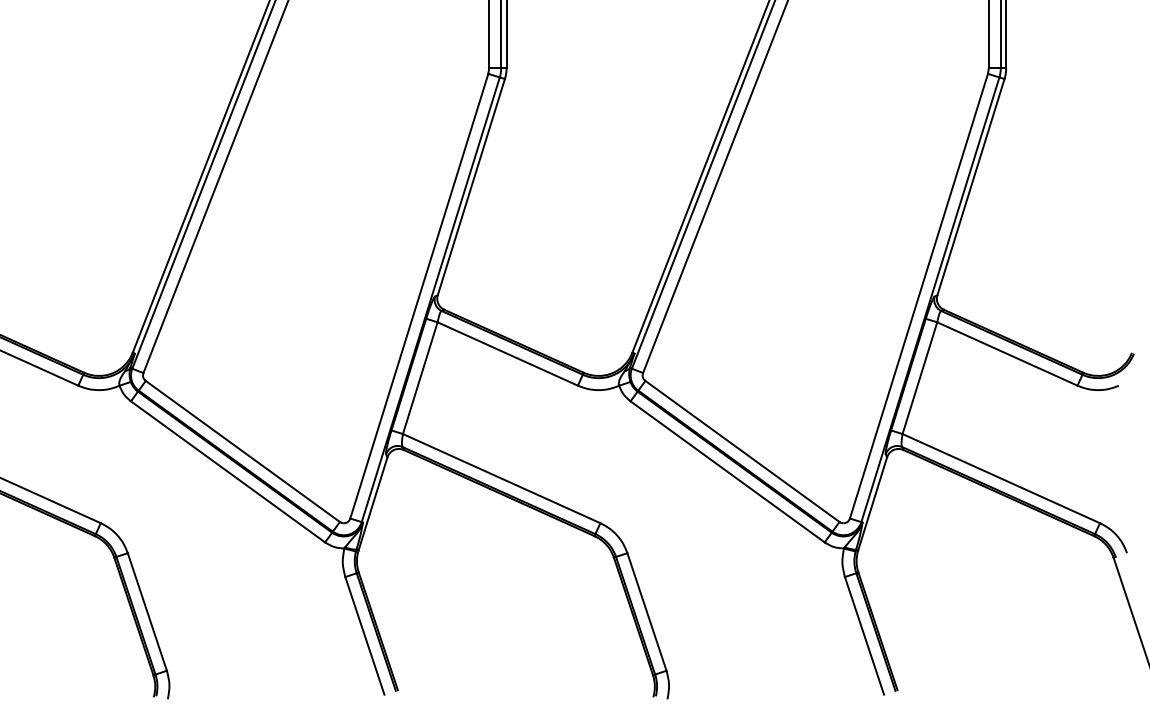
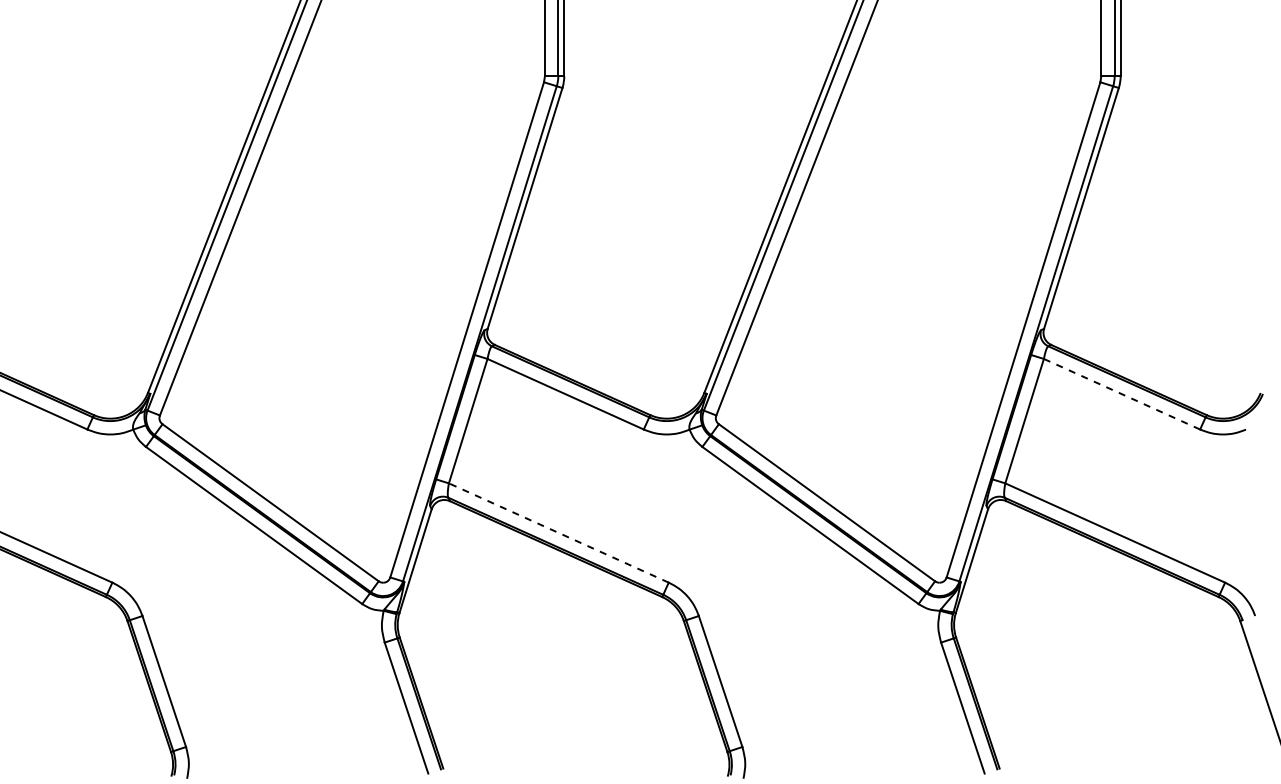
line: (1007, 354) -> (1122, 394), solid -> dashed
line: (501, 479) -> (558, 533), solid -> dashed

